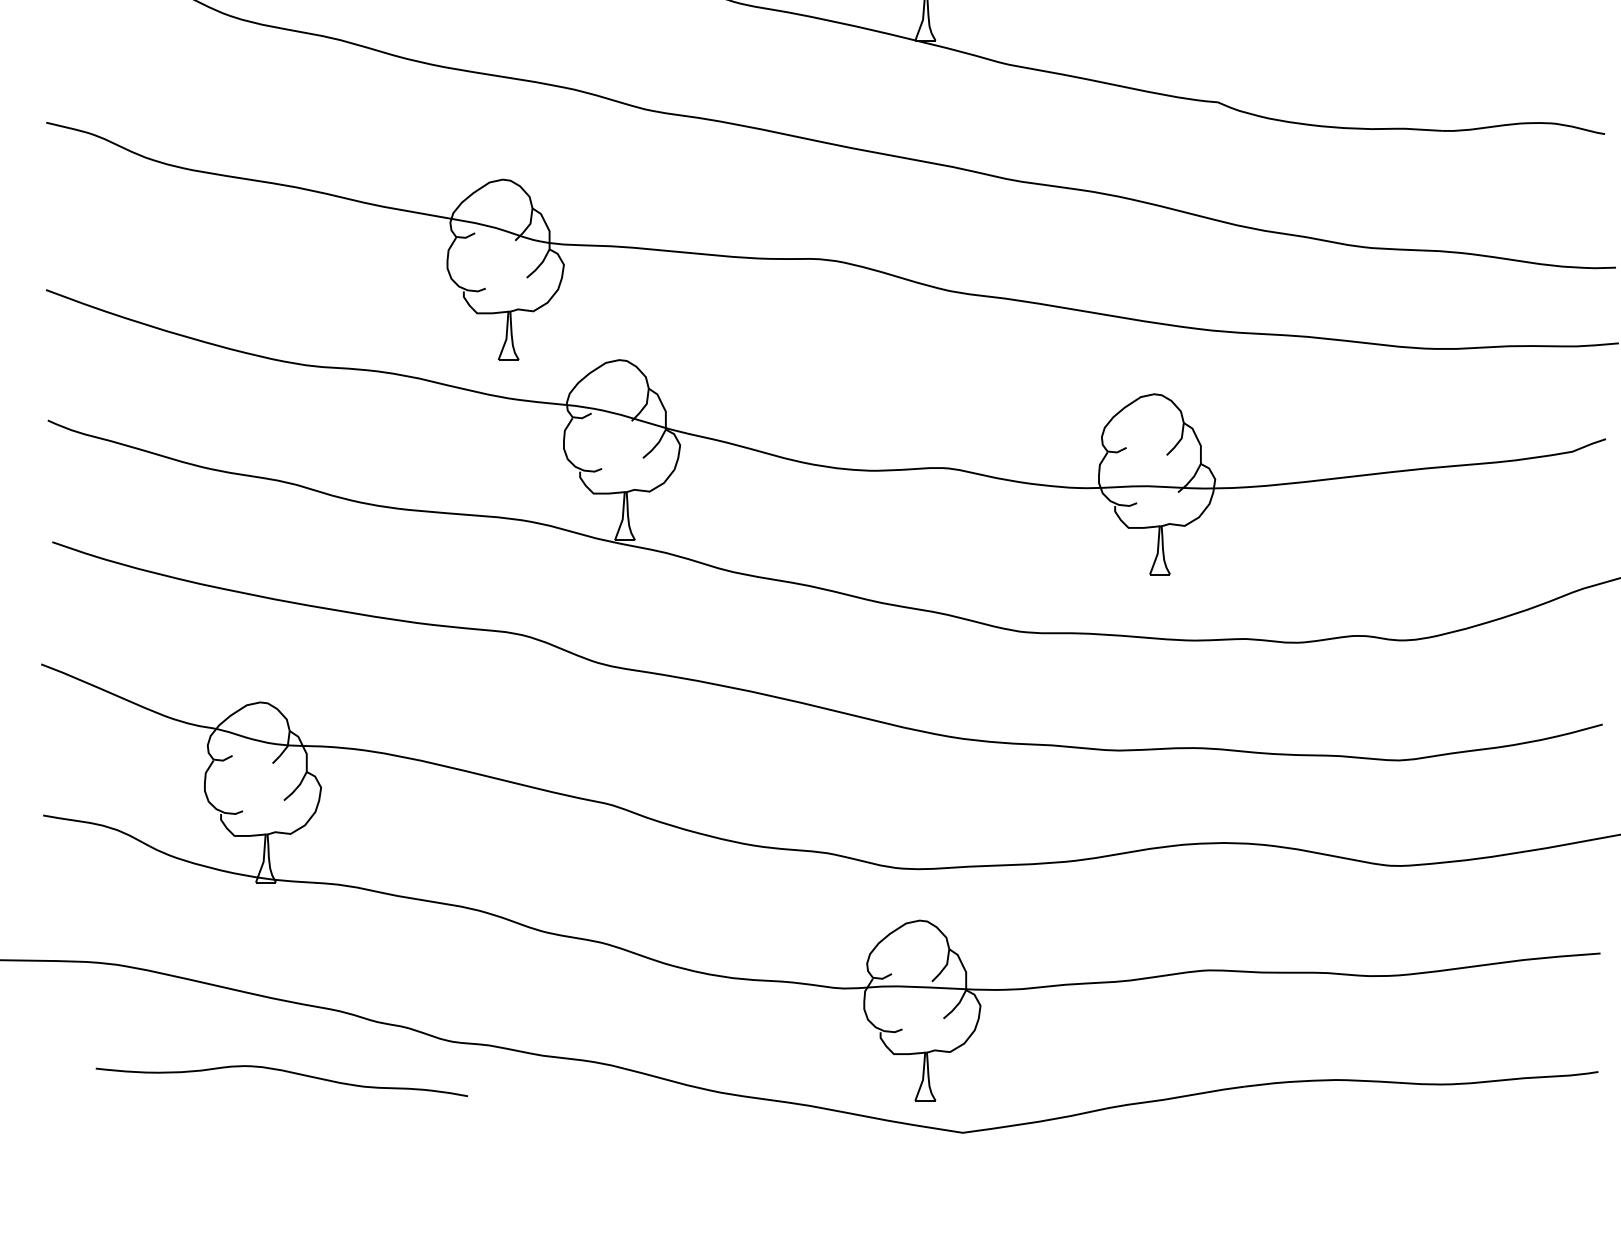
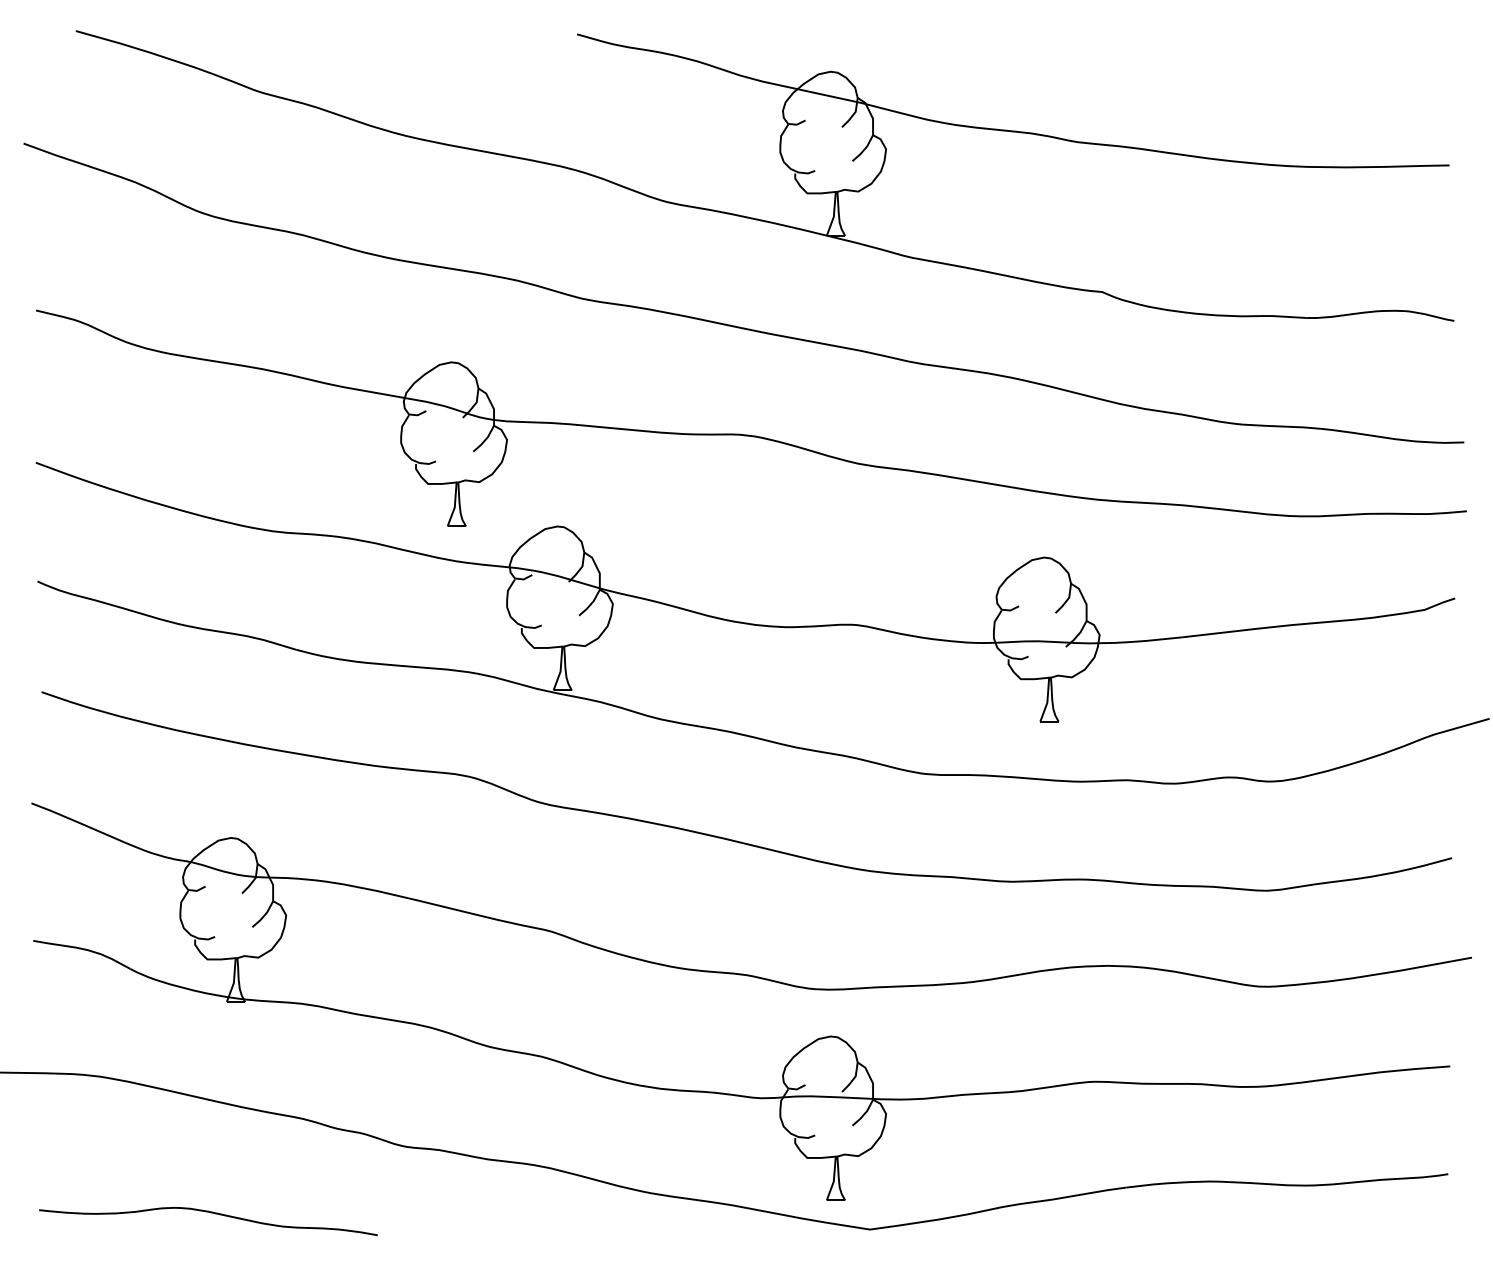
curve: (284, 1072) -> (210, 1213), moved

